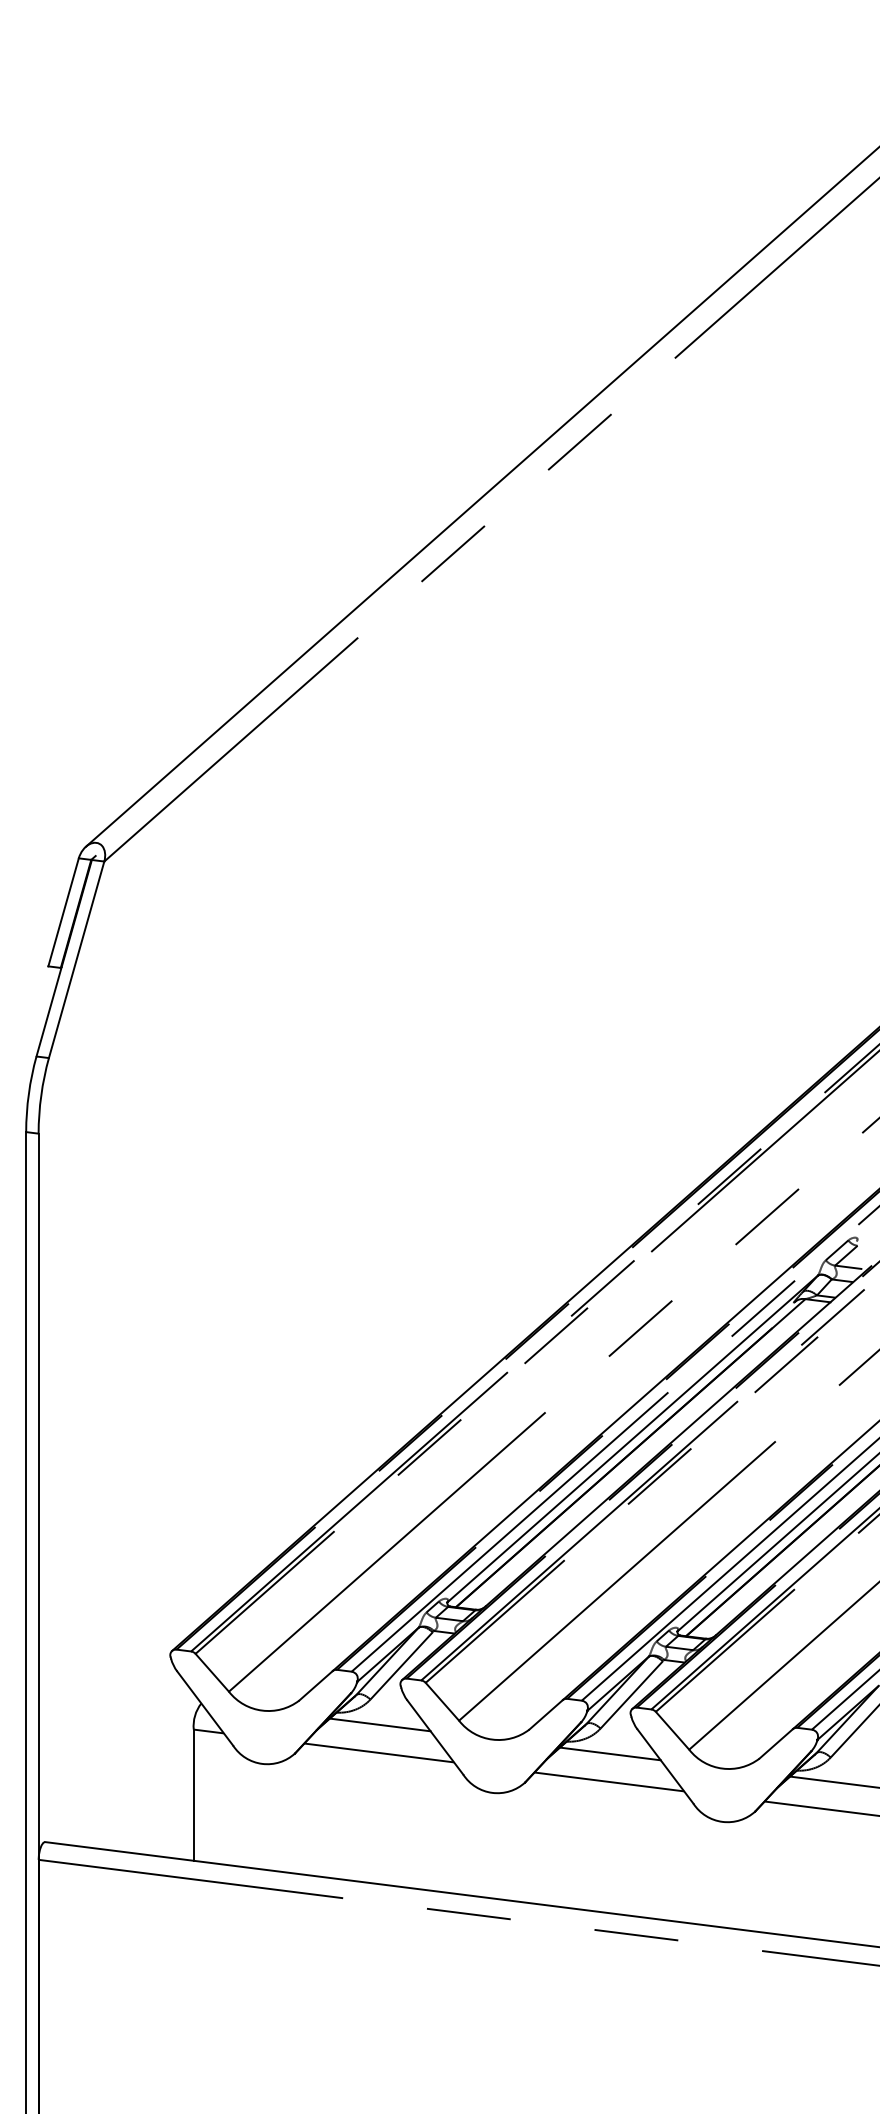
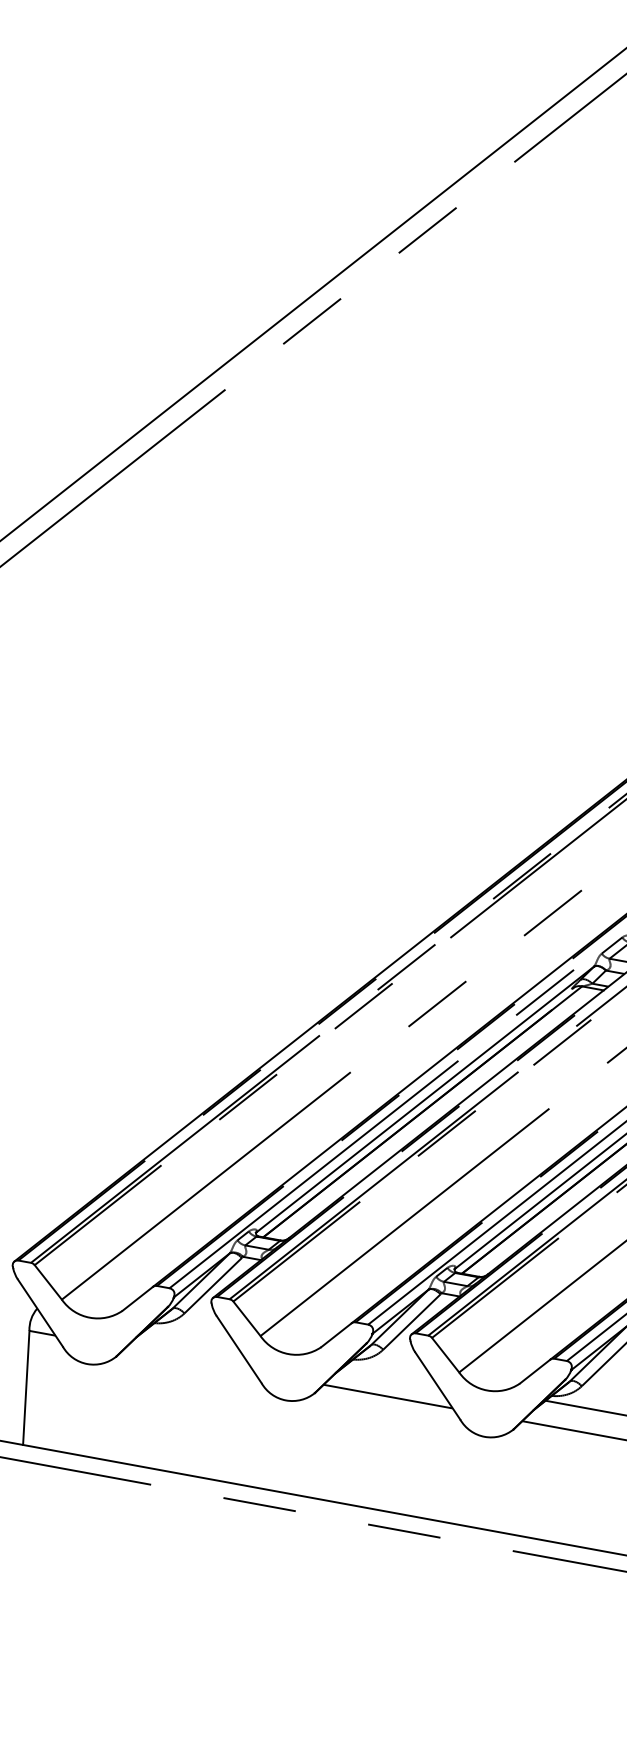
line: (379, 1724) -> (191, 1335), removed
line: (379, 1752) -> (189, 1359), removed
line: (609, 1753) -> (389, 1371), removed

